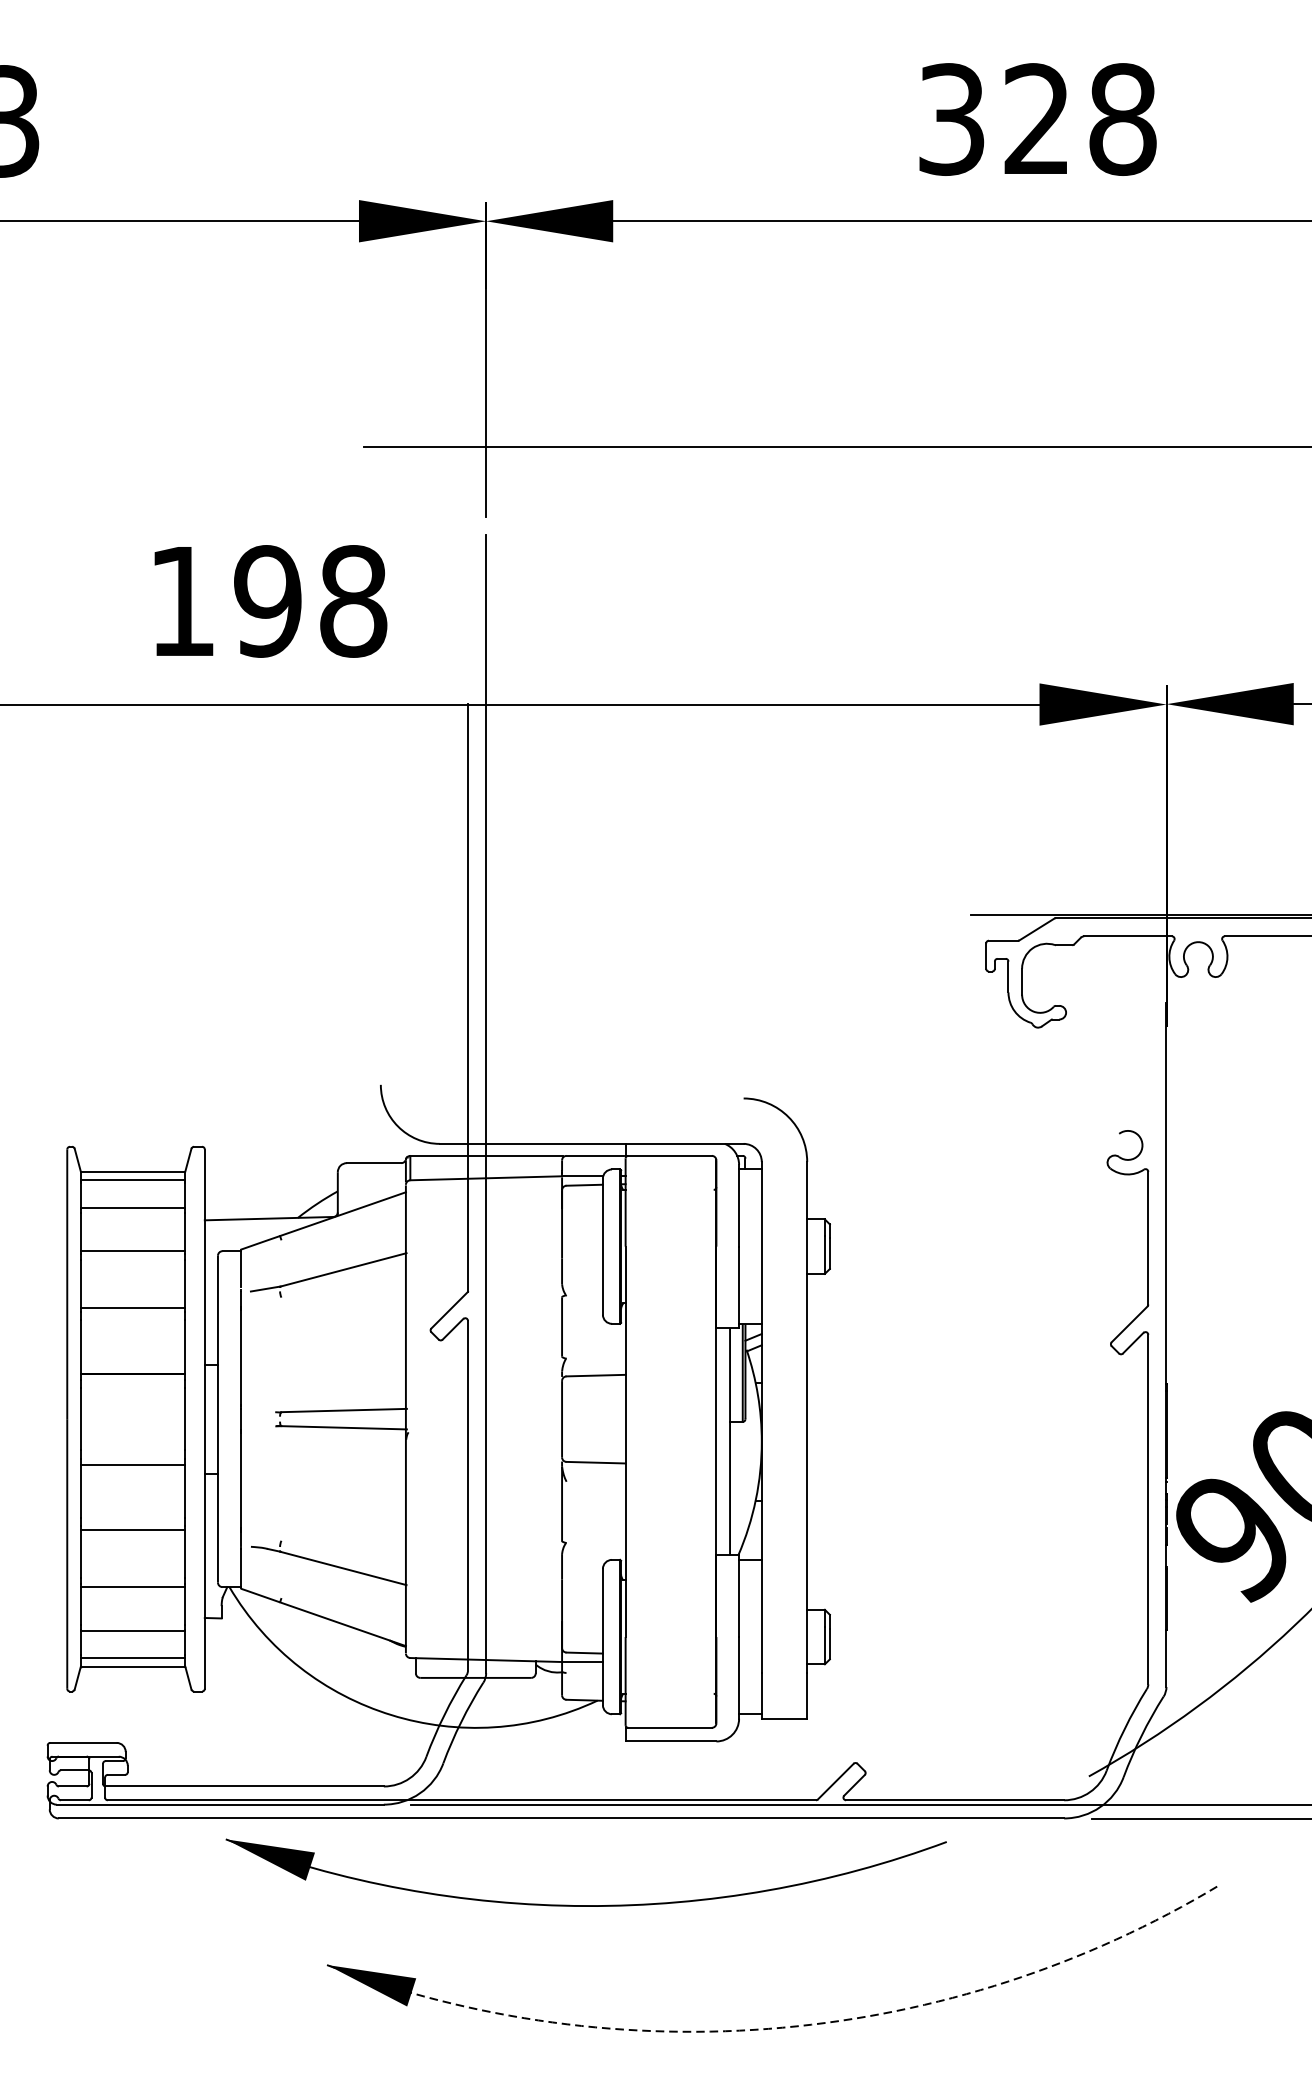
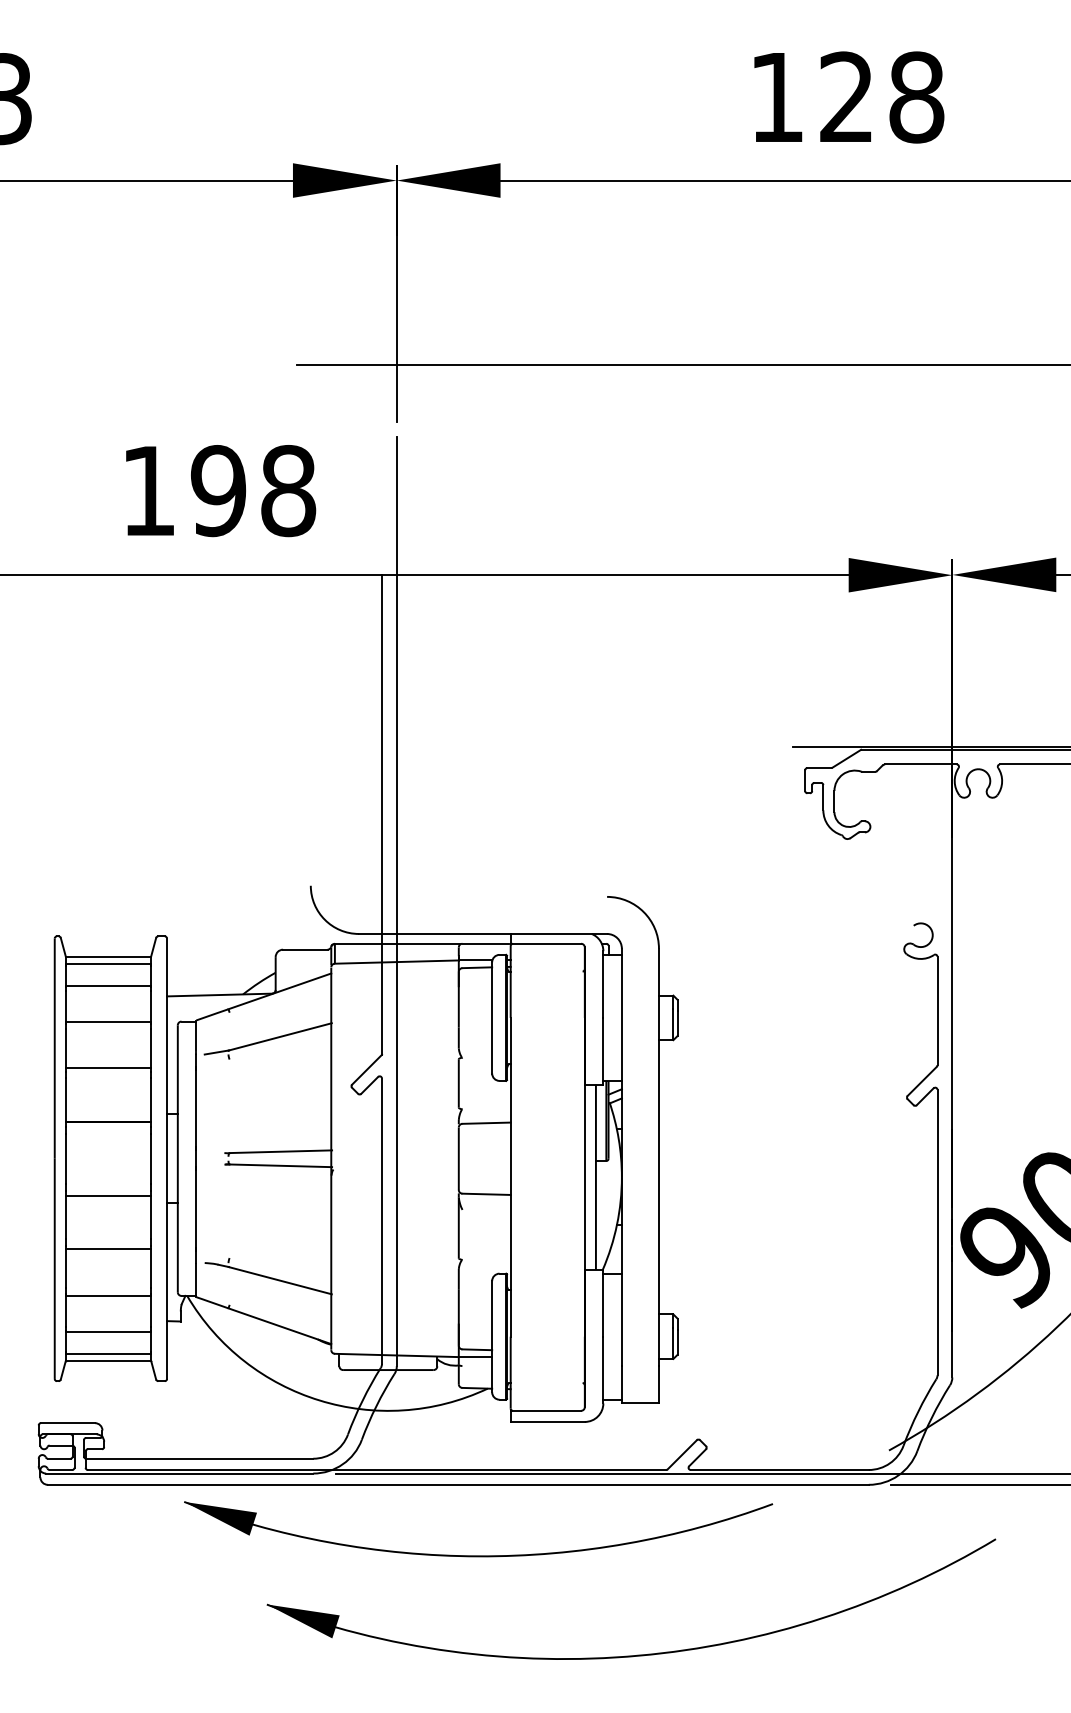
text: (951, 119) -> (776, 97), 328 -> 128
arc: (782, 2027) -> (638, 1655), dashed -> solid

